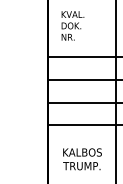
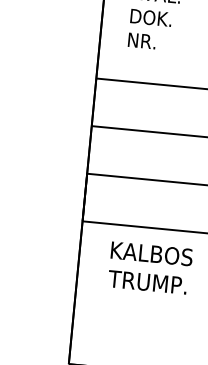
text: (82, 159) -> (150, 268), moved

